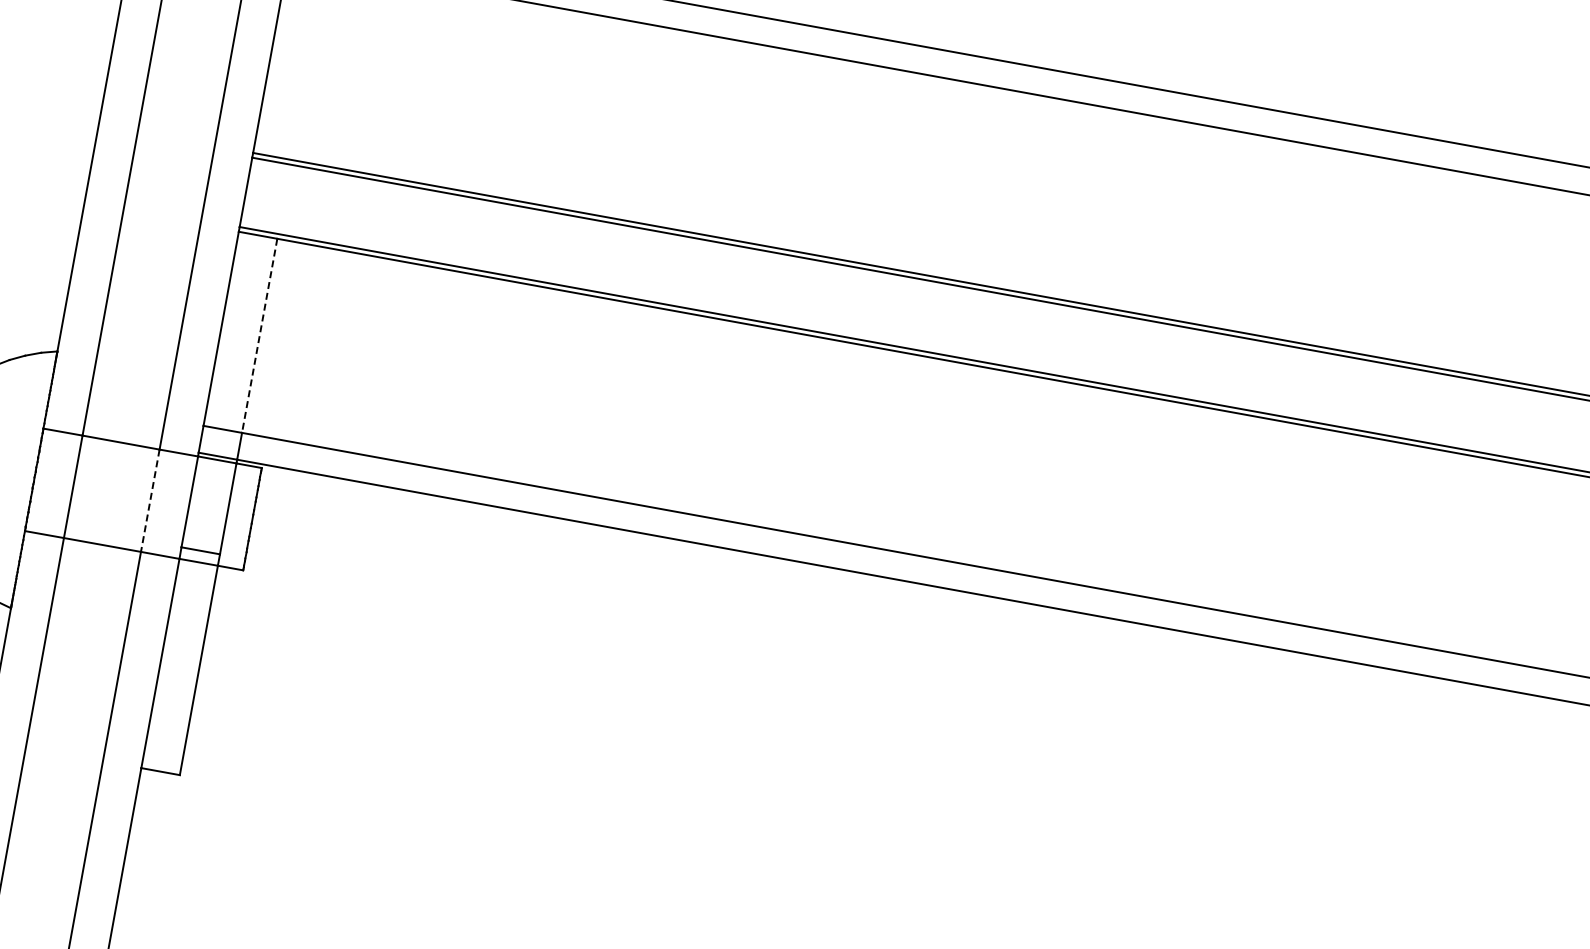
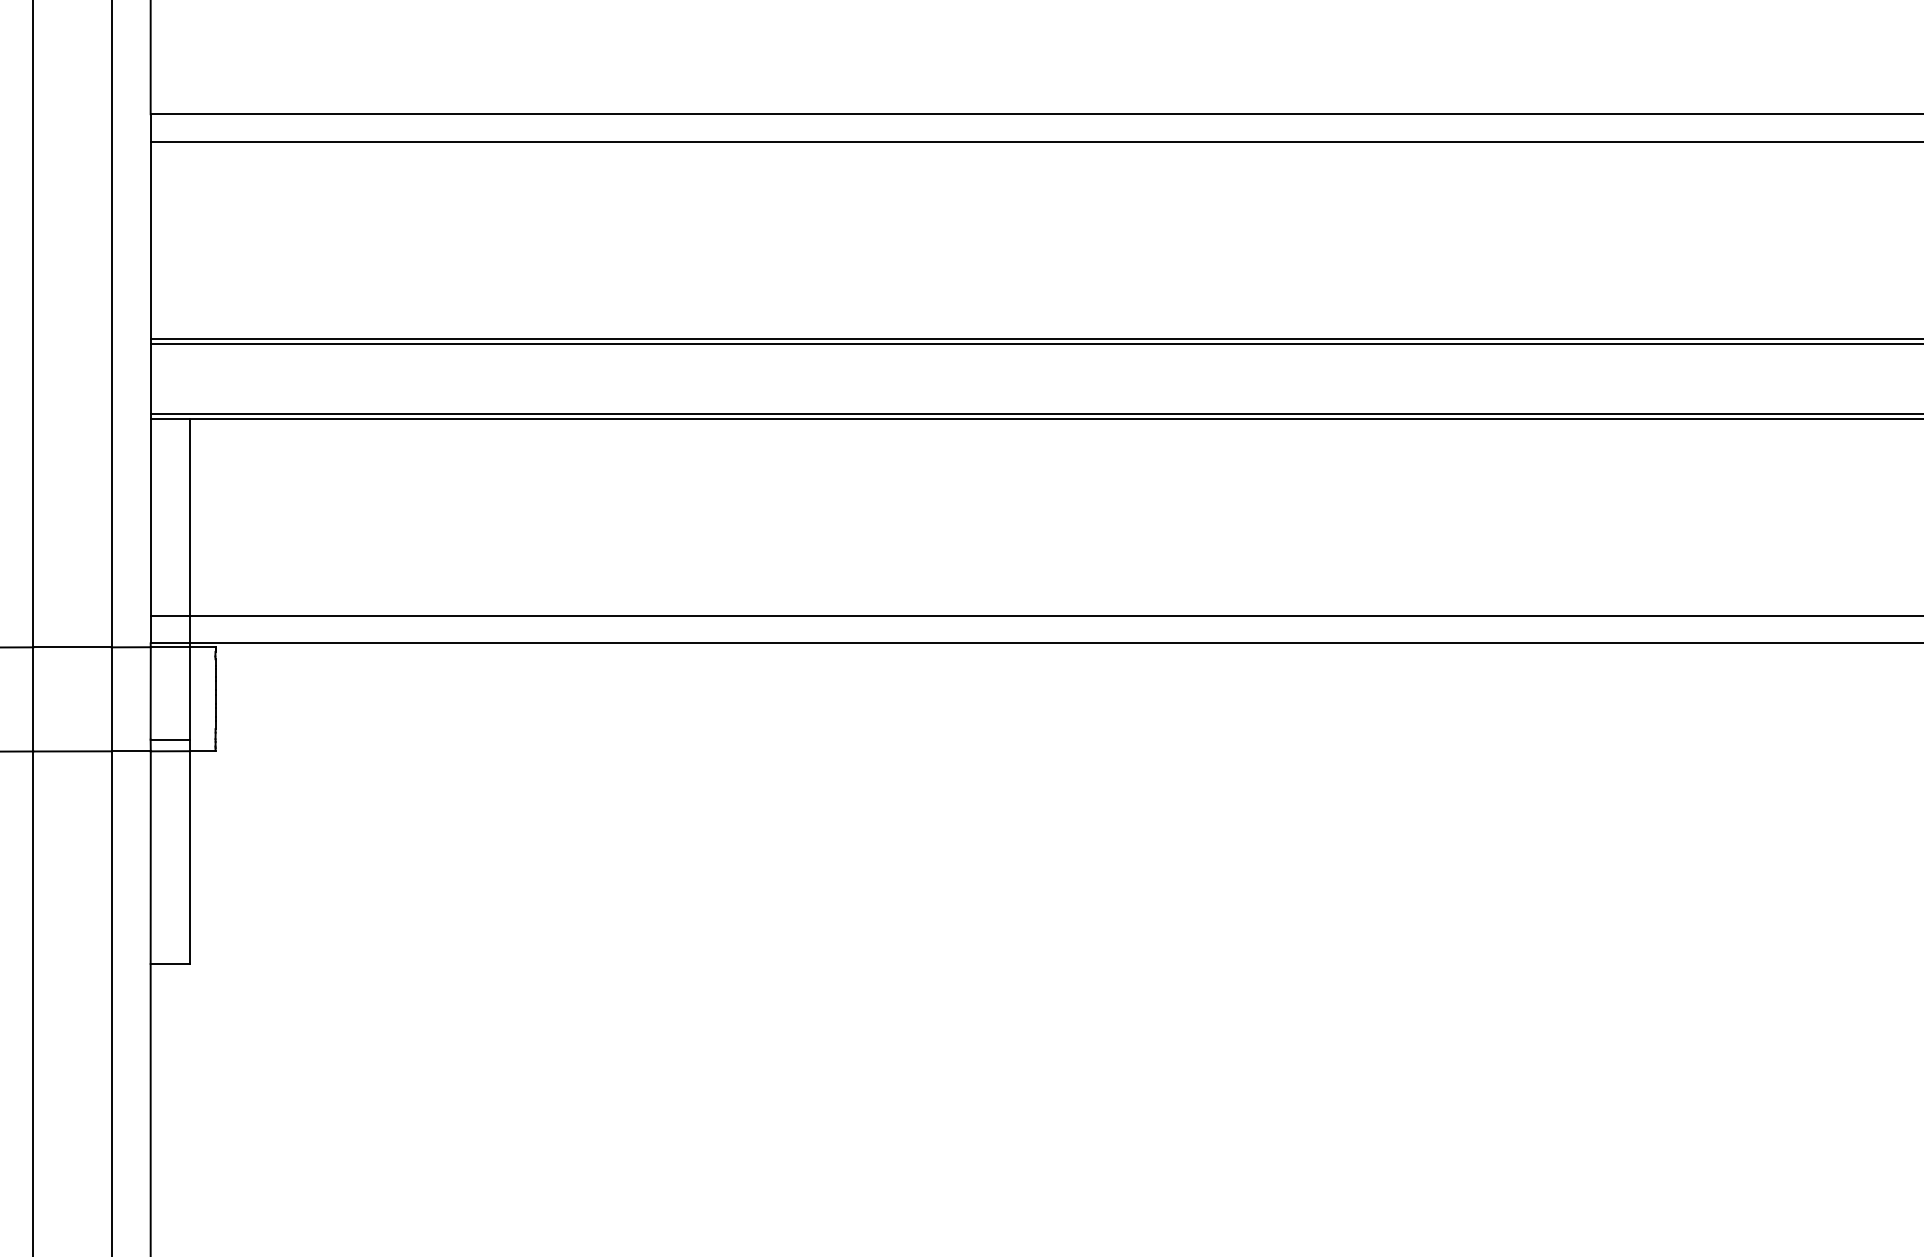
line: (259, 335) -> (189, 517), dashed -> solid
line: (150, 500) -> (111, 699), dashed -> solid

